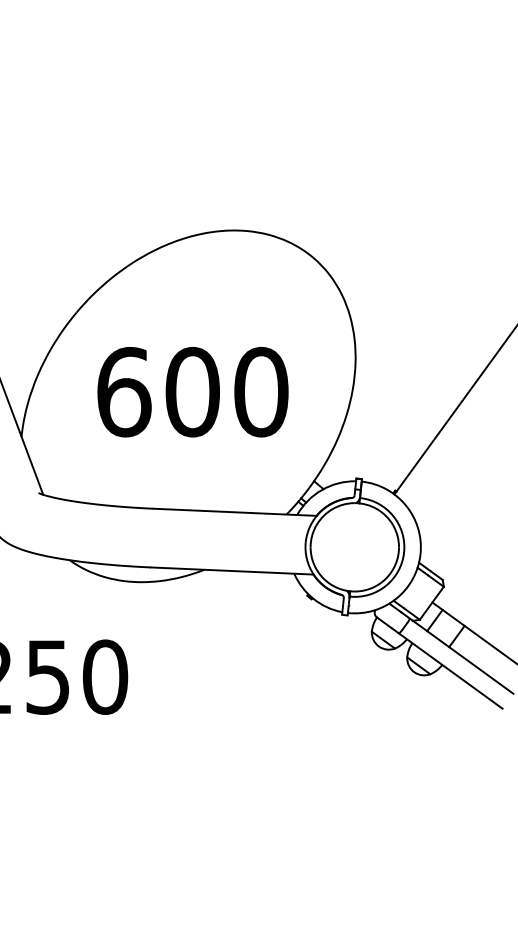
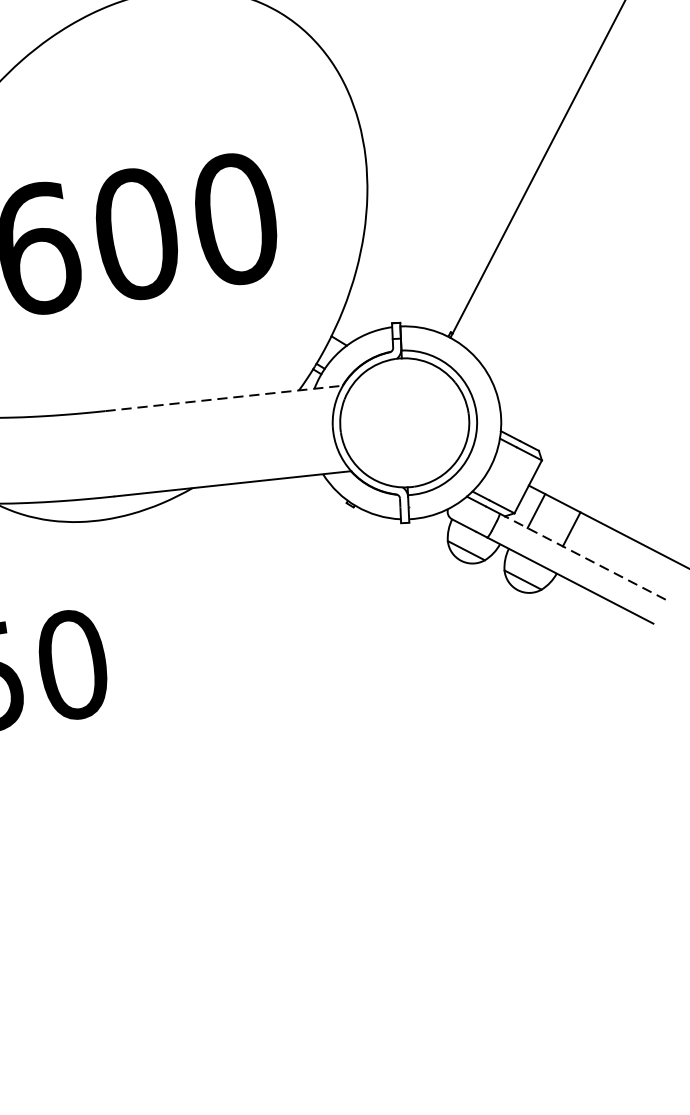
line: (235, 512) -> (224, 398), solid -> dashed
line: (462, 657) -> (584, 558), solid -> dashed

